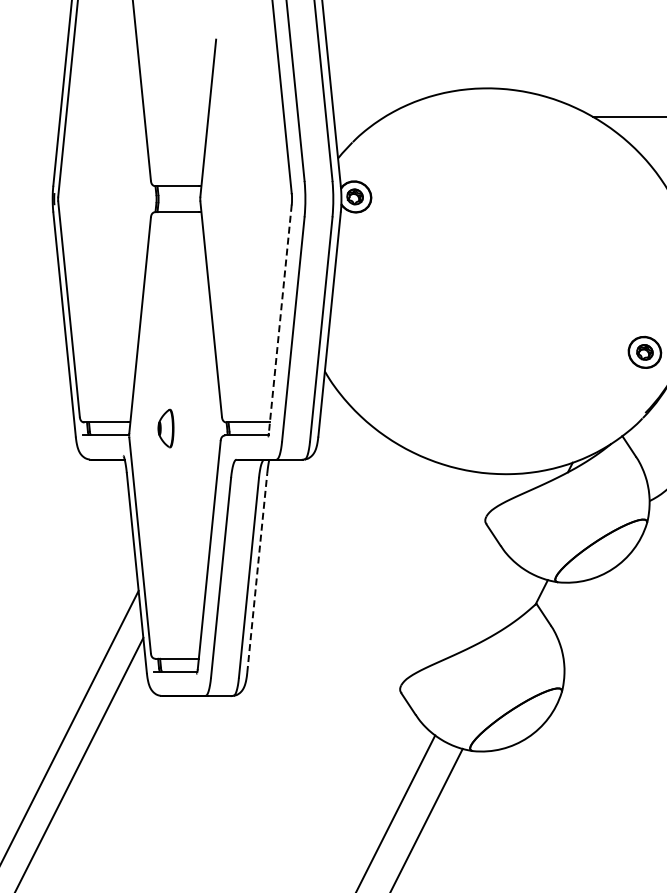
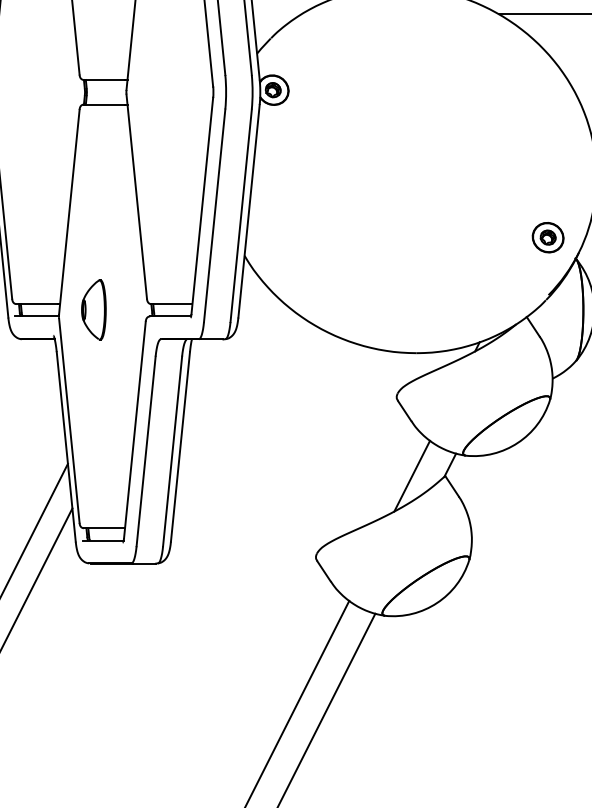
line: (280, 318) -> (202, 205), dashed -> solid
part: (165, 428) -> (93, 309), size x1.67
line: (257, 572) -> (180, 446), dashed -> solid
line: (501, 603) -> (412, 475), added

